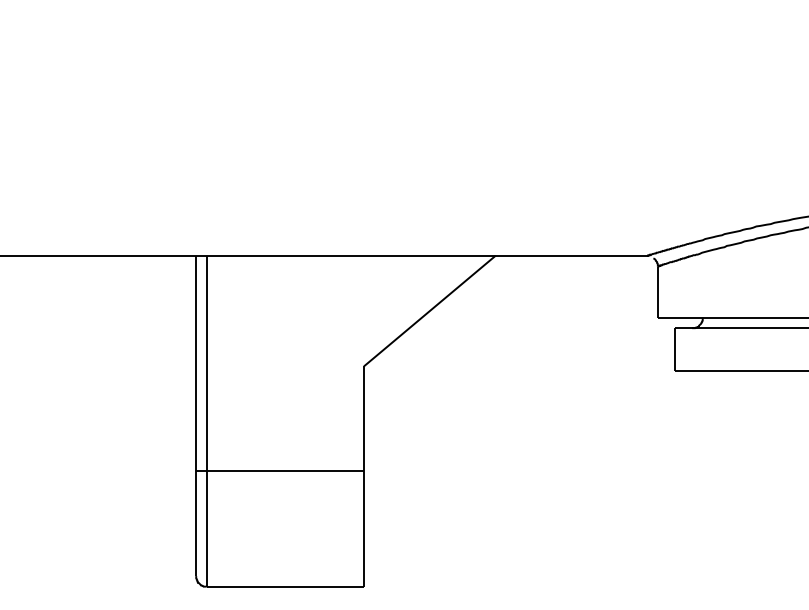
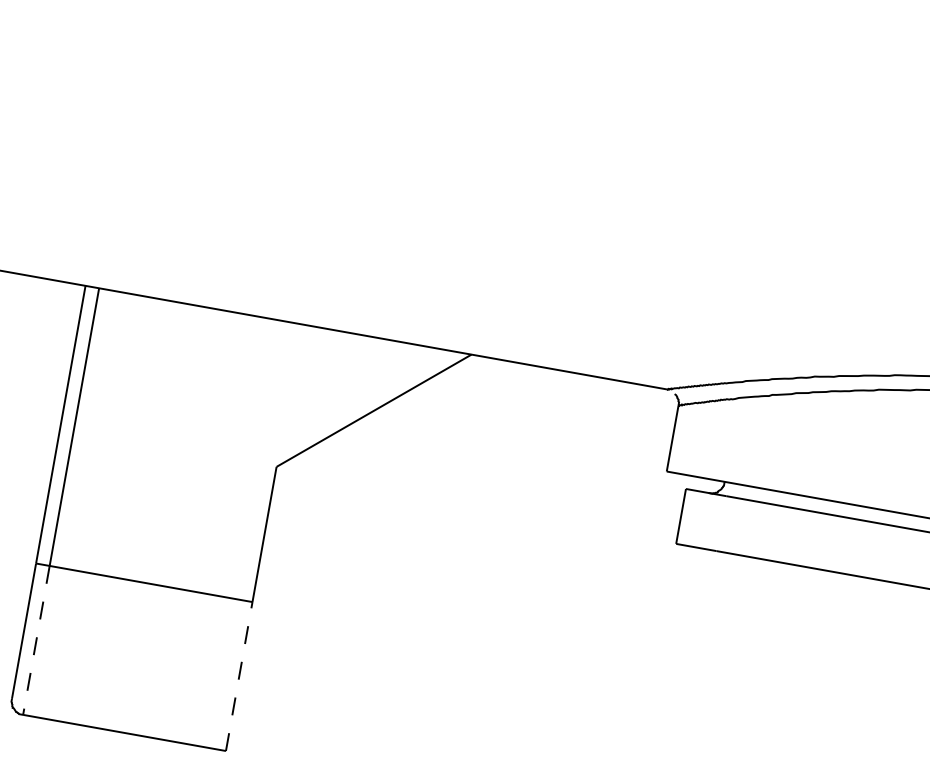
line: (206, 528) -> (36, 639), solid -> dashed
line: (364, 528) -> (239, 676), solid -> dashed

